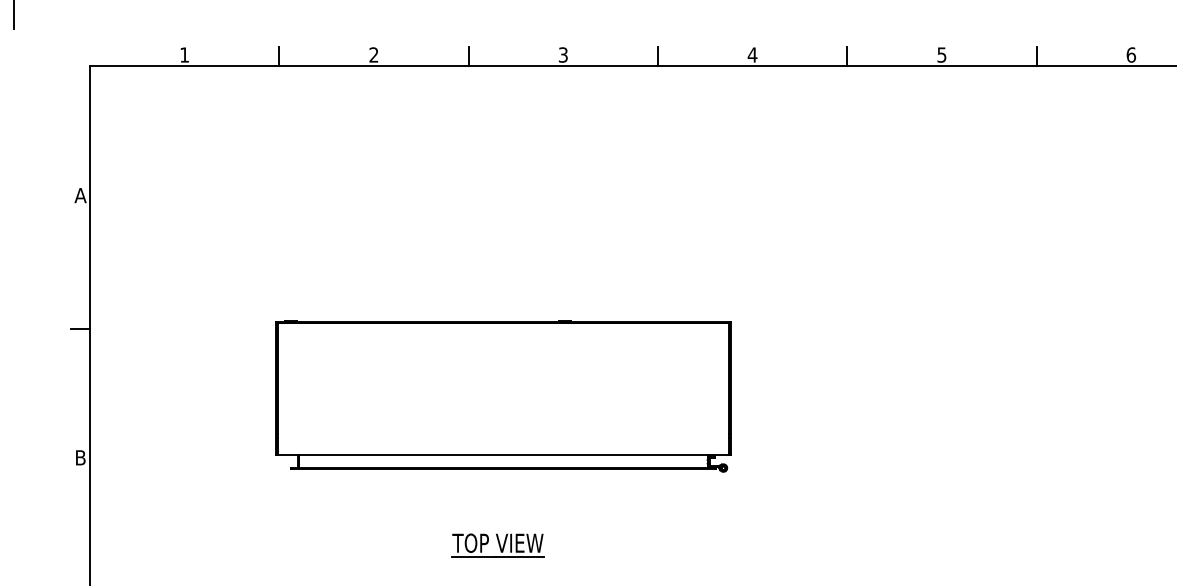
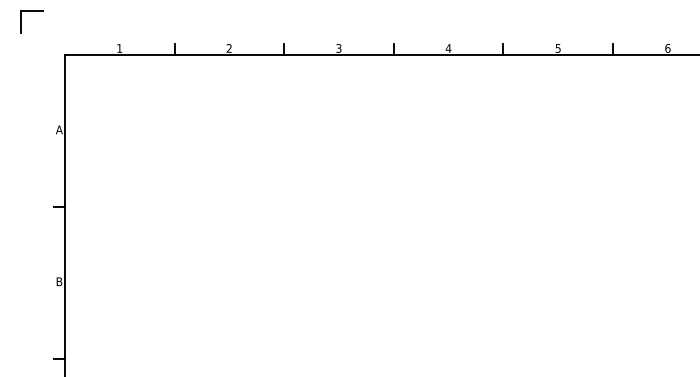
part: (503, 395) -> (304, 245), removed
part: (498, 545) -> (301, 332), removed

